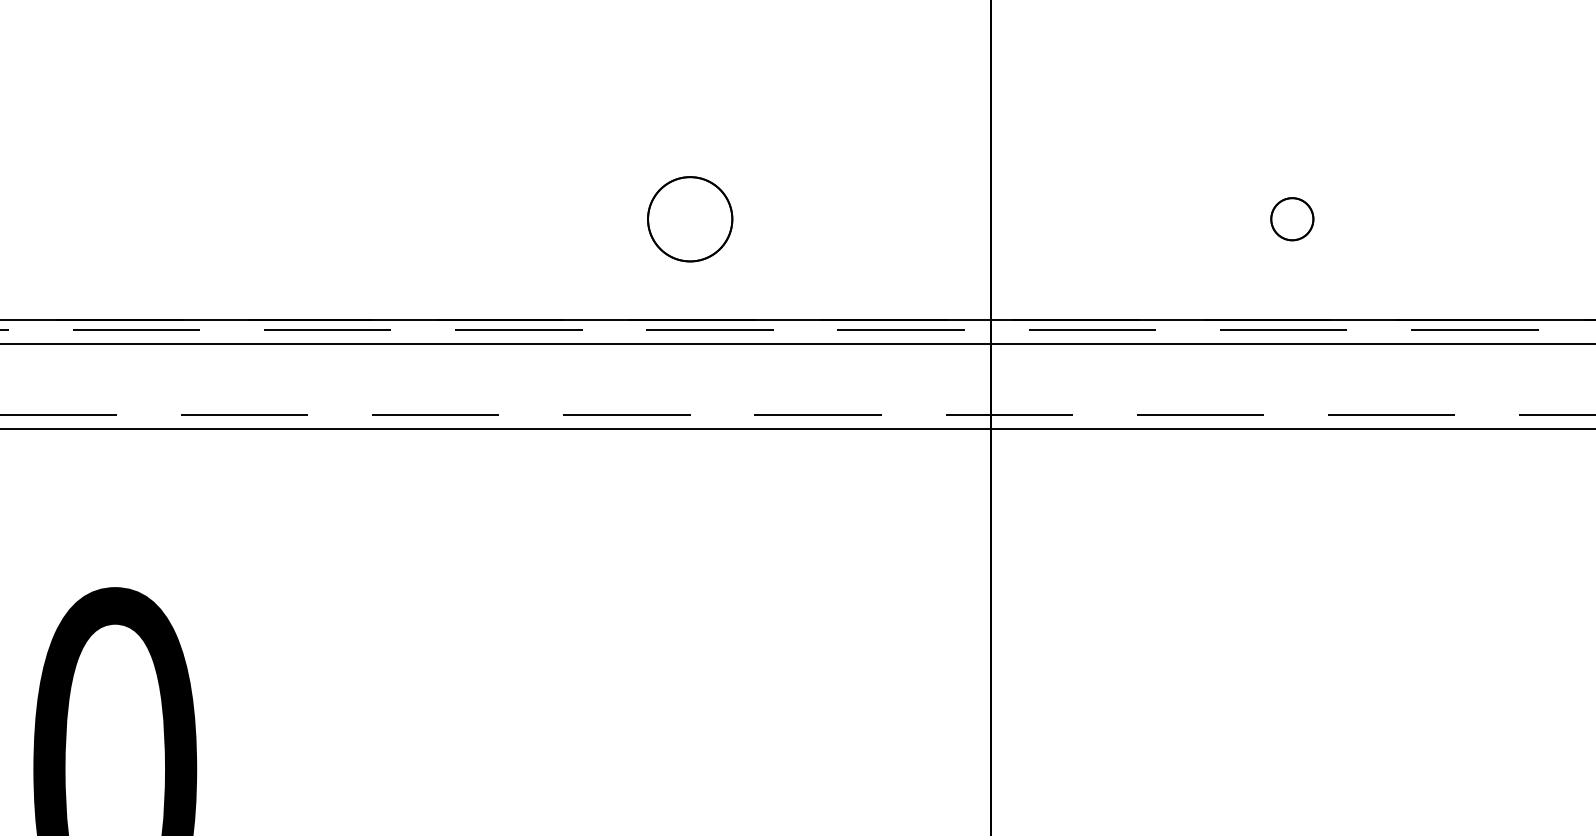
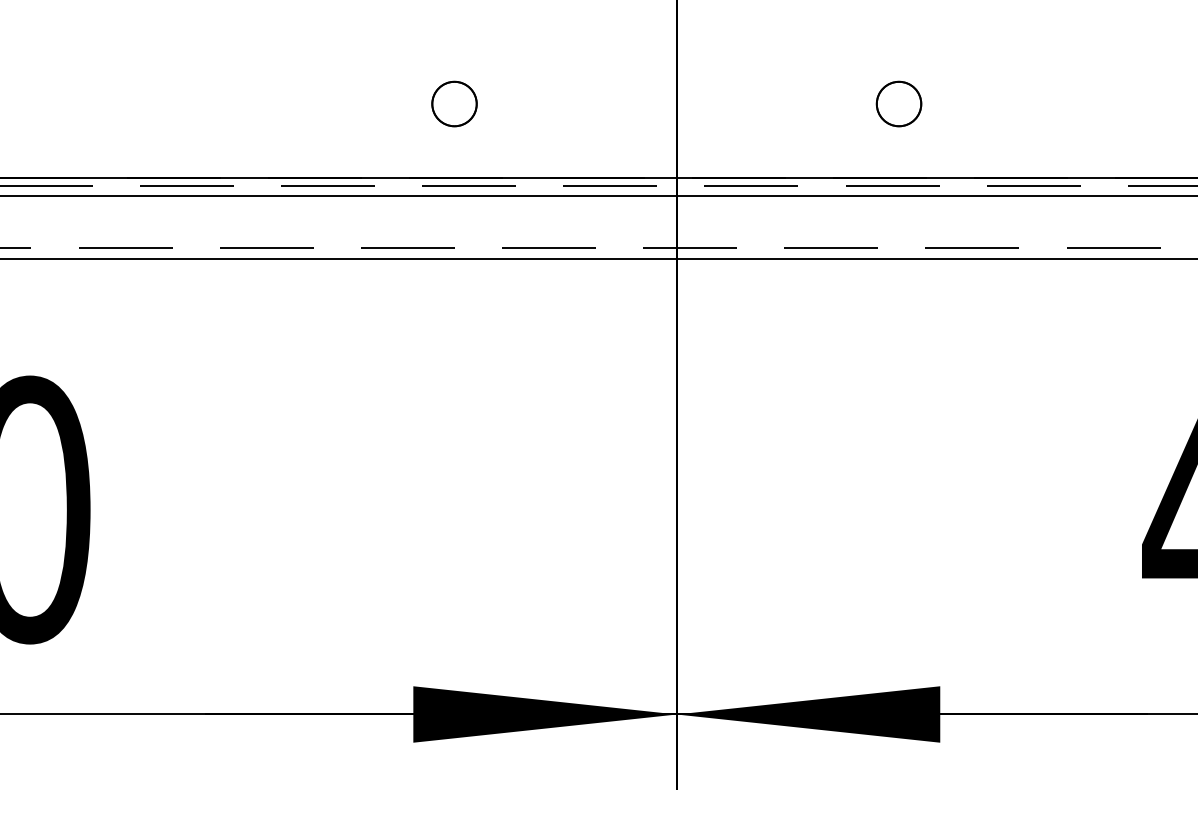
part: (690, 218) -> (454, 103), size x0.71
part: (1291, 218) -> (898, 103), size x1.43

